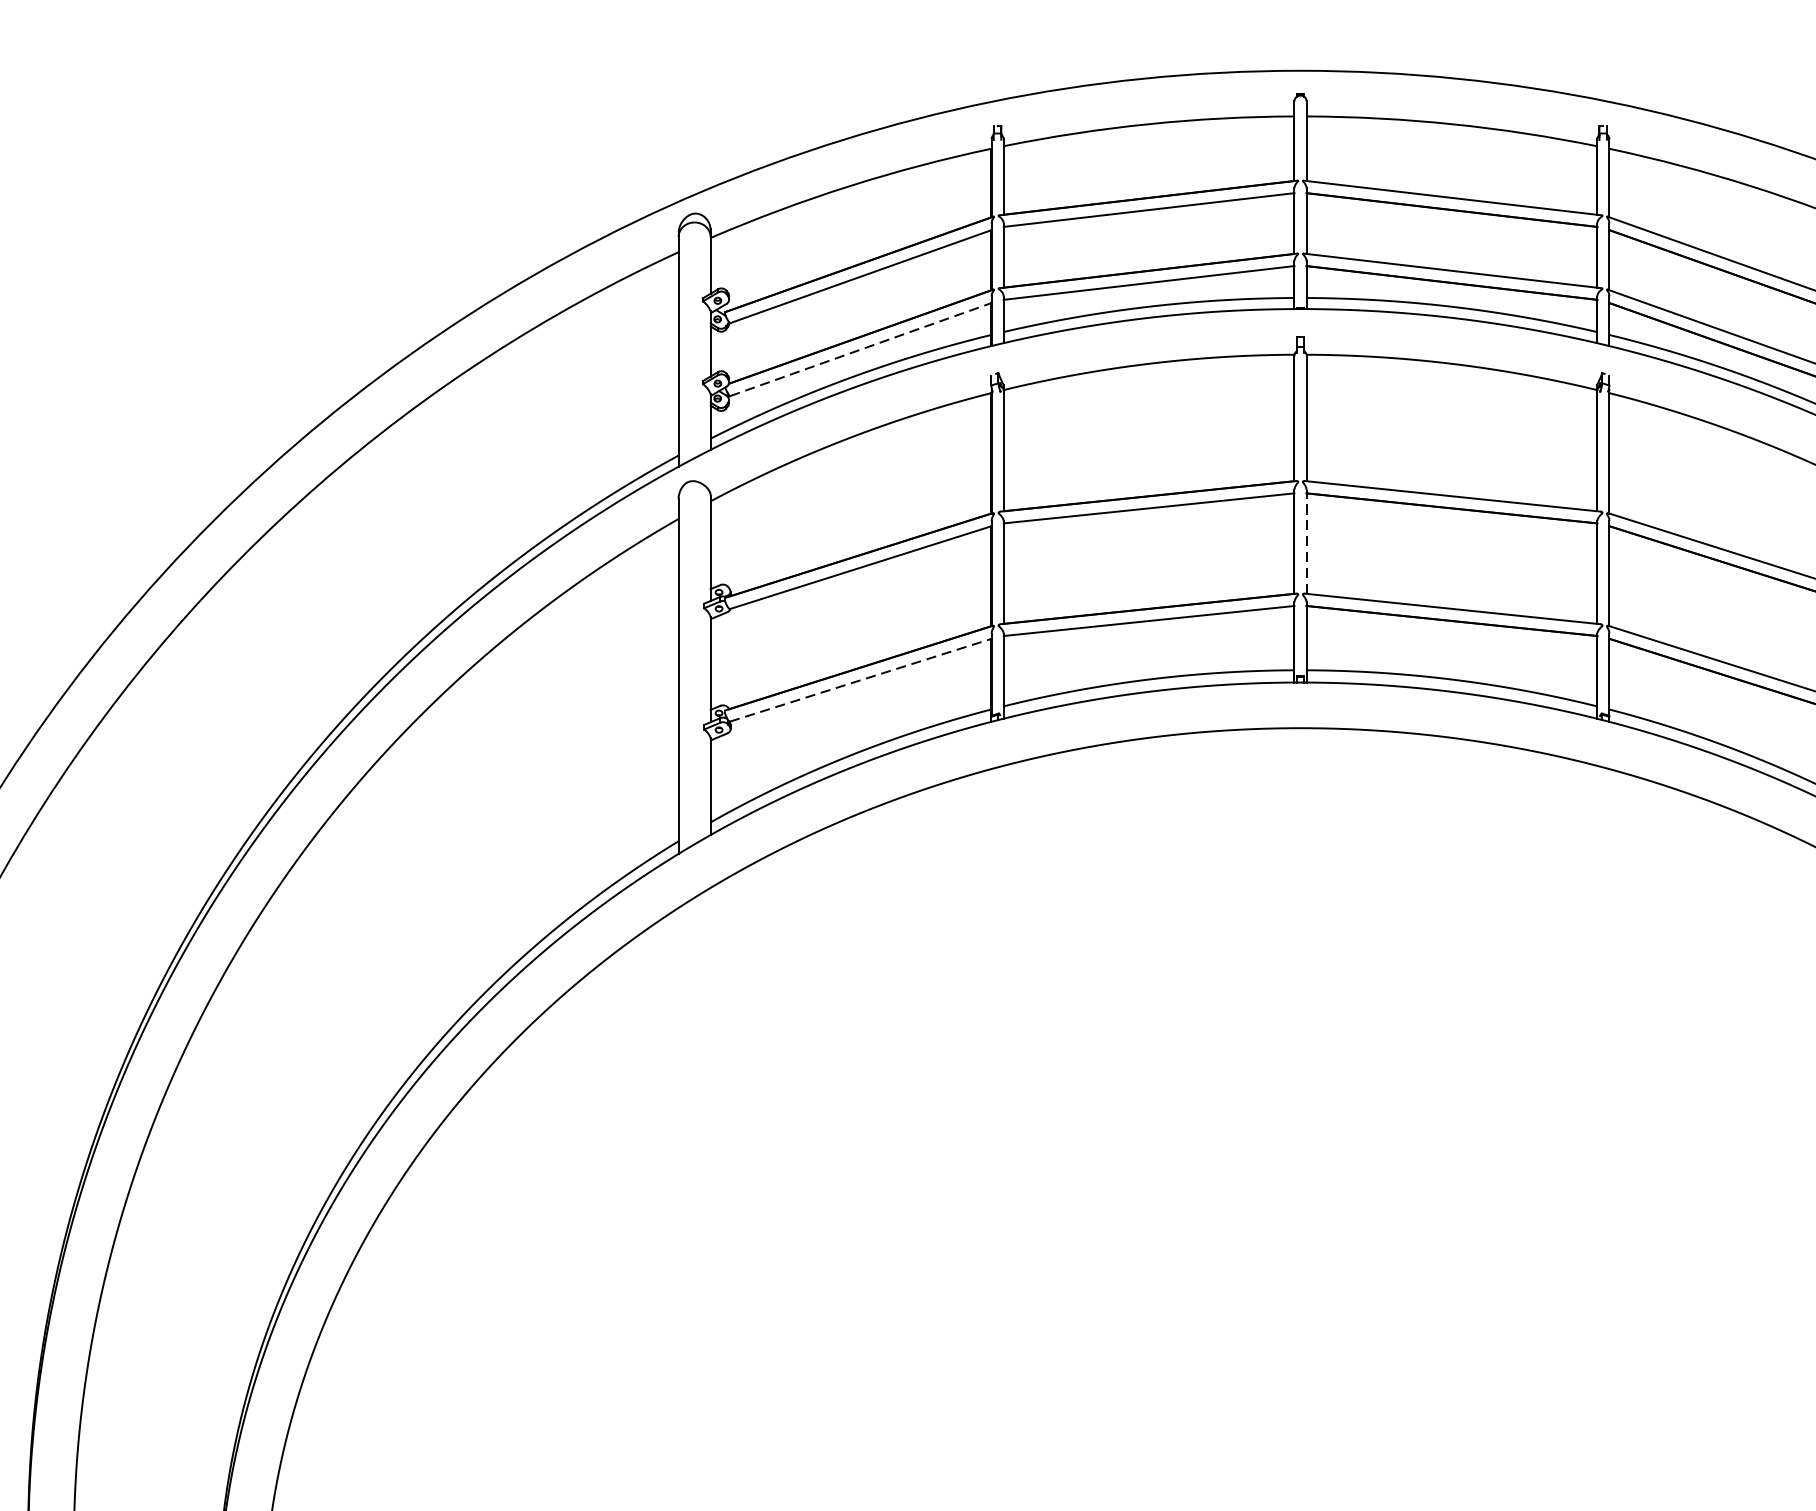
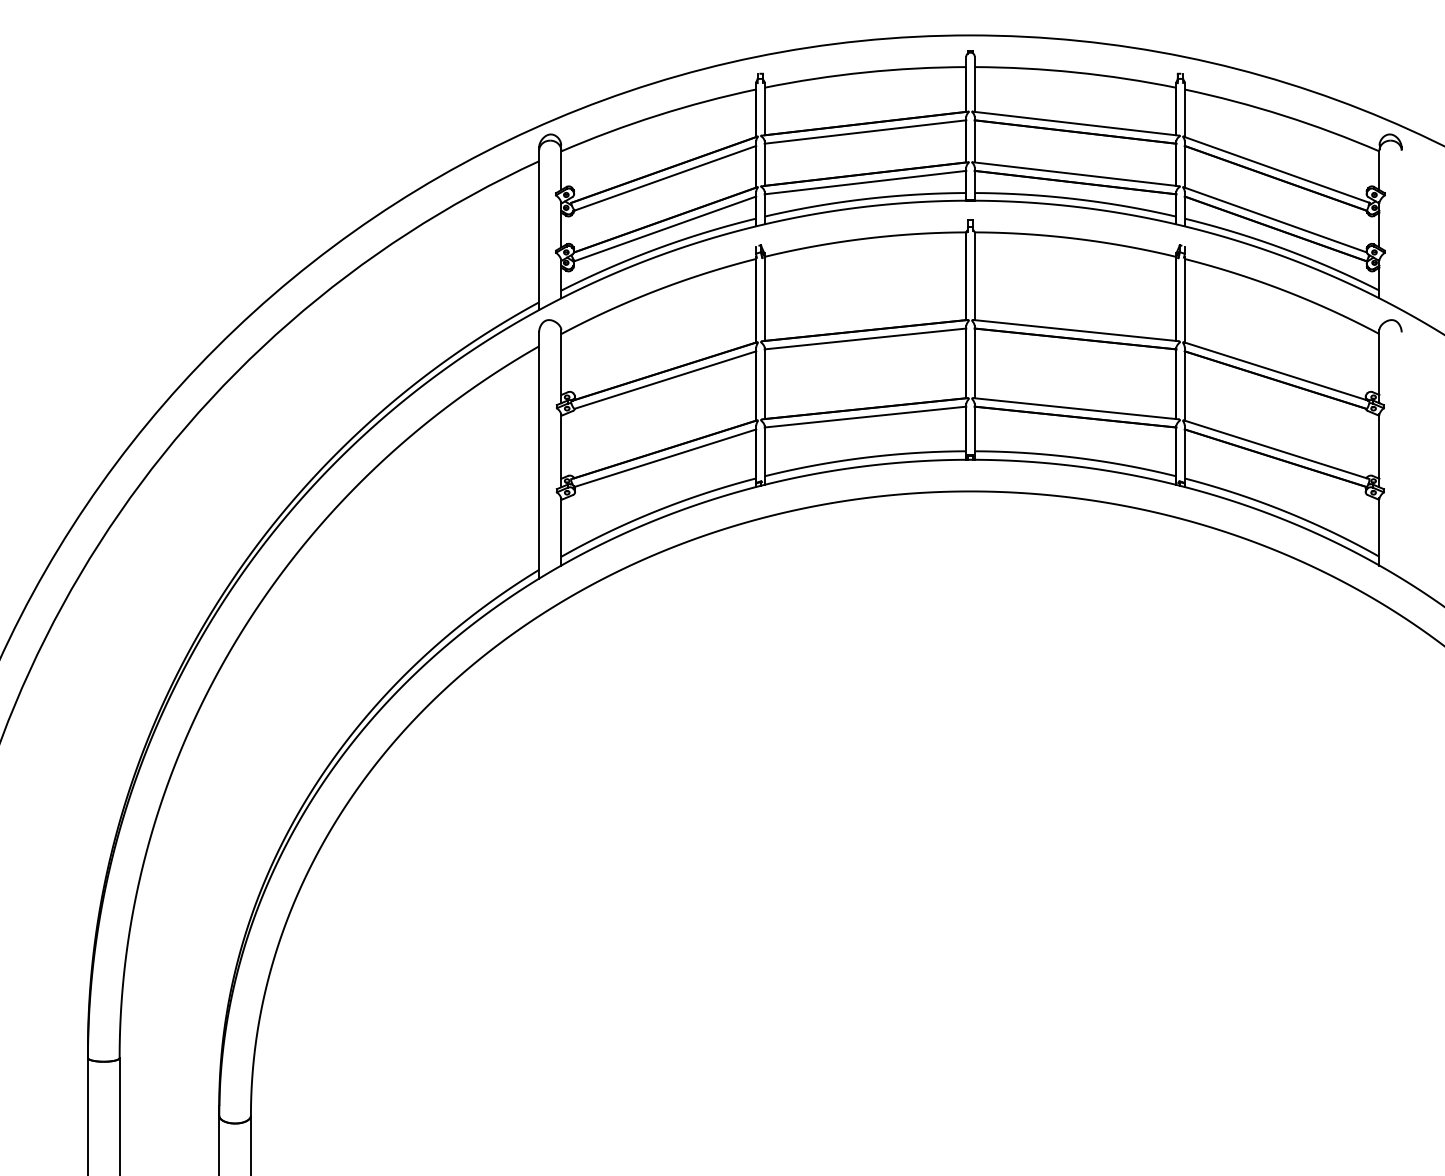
line: (862, 349) -> (666, 228), dashed -> solid
line: (1306, 540) -> (974, 361), dashed -> solid
line: (860, 680) -> (665, 458), dashed -> solid

